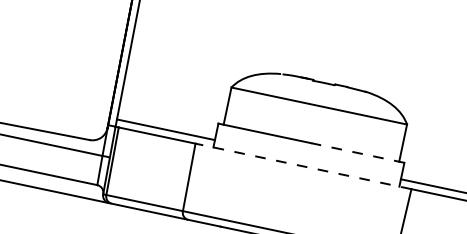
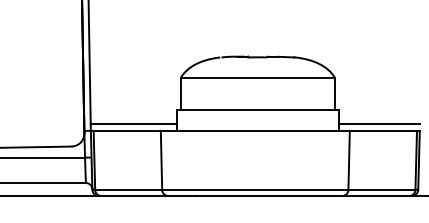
line: (357, 153) -> (298, 110), dashed -> solid
line: (302, 165) -> (254, 130), dashed -> solid

